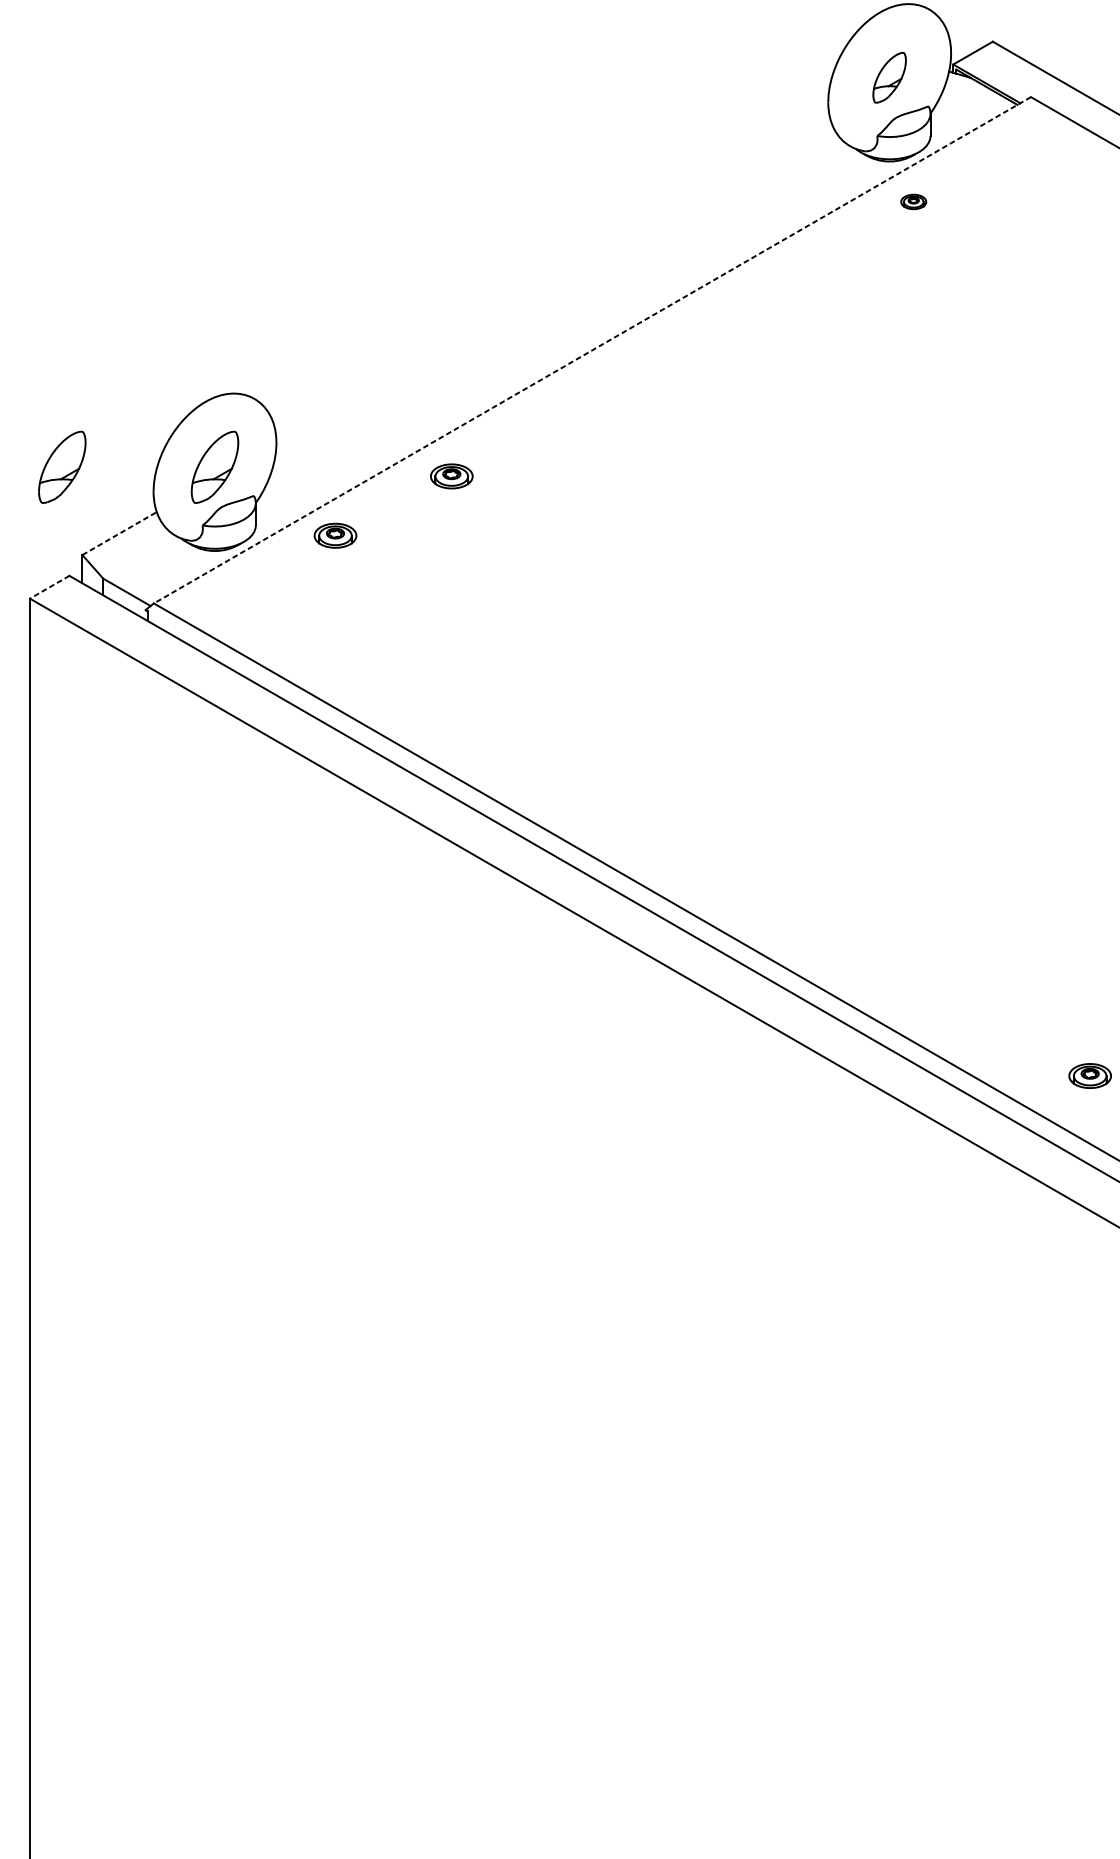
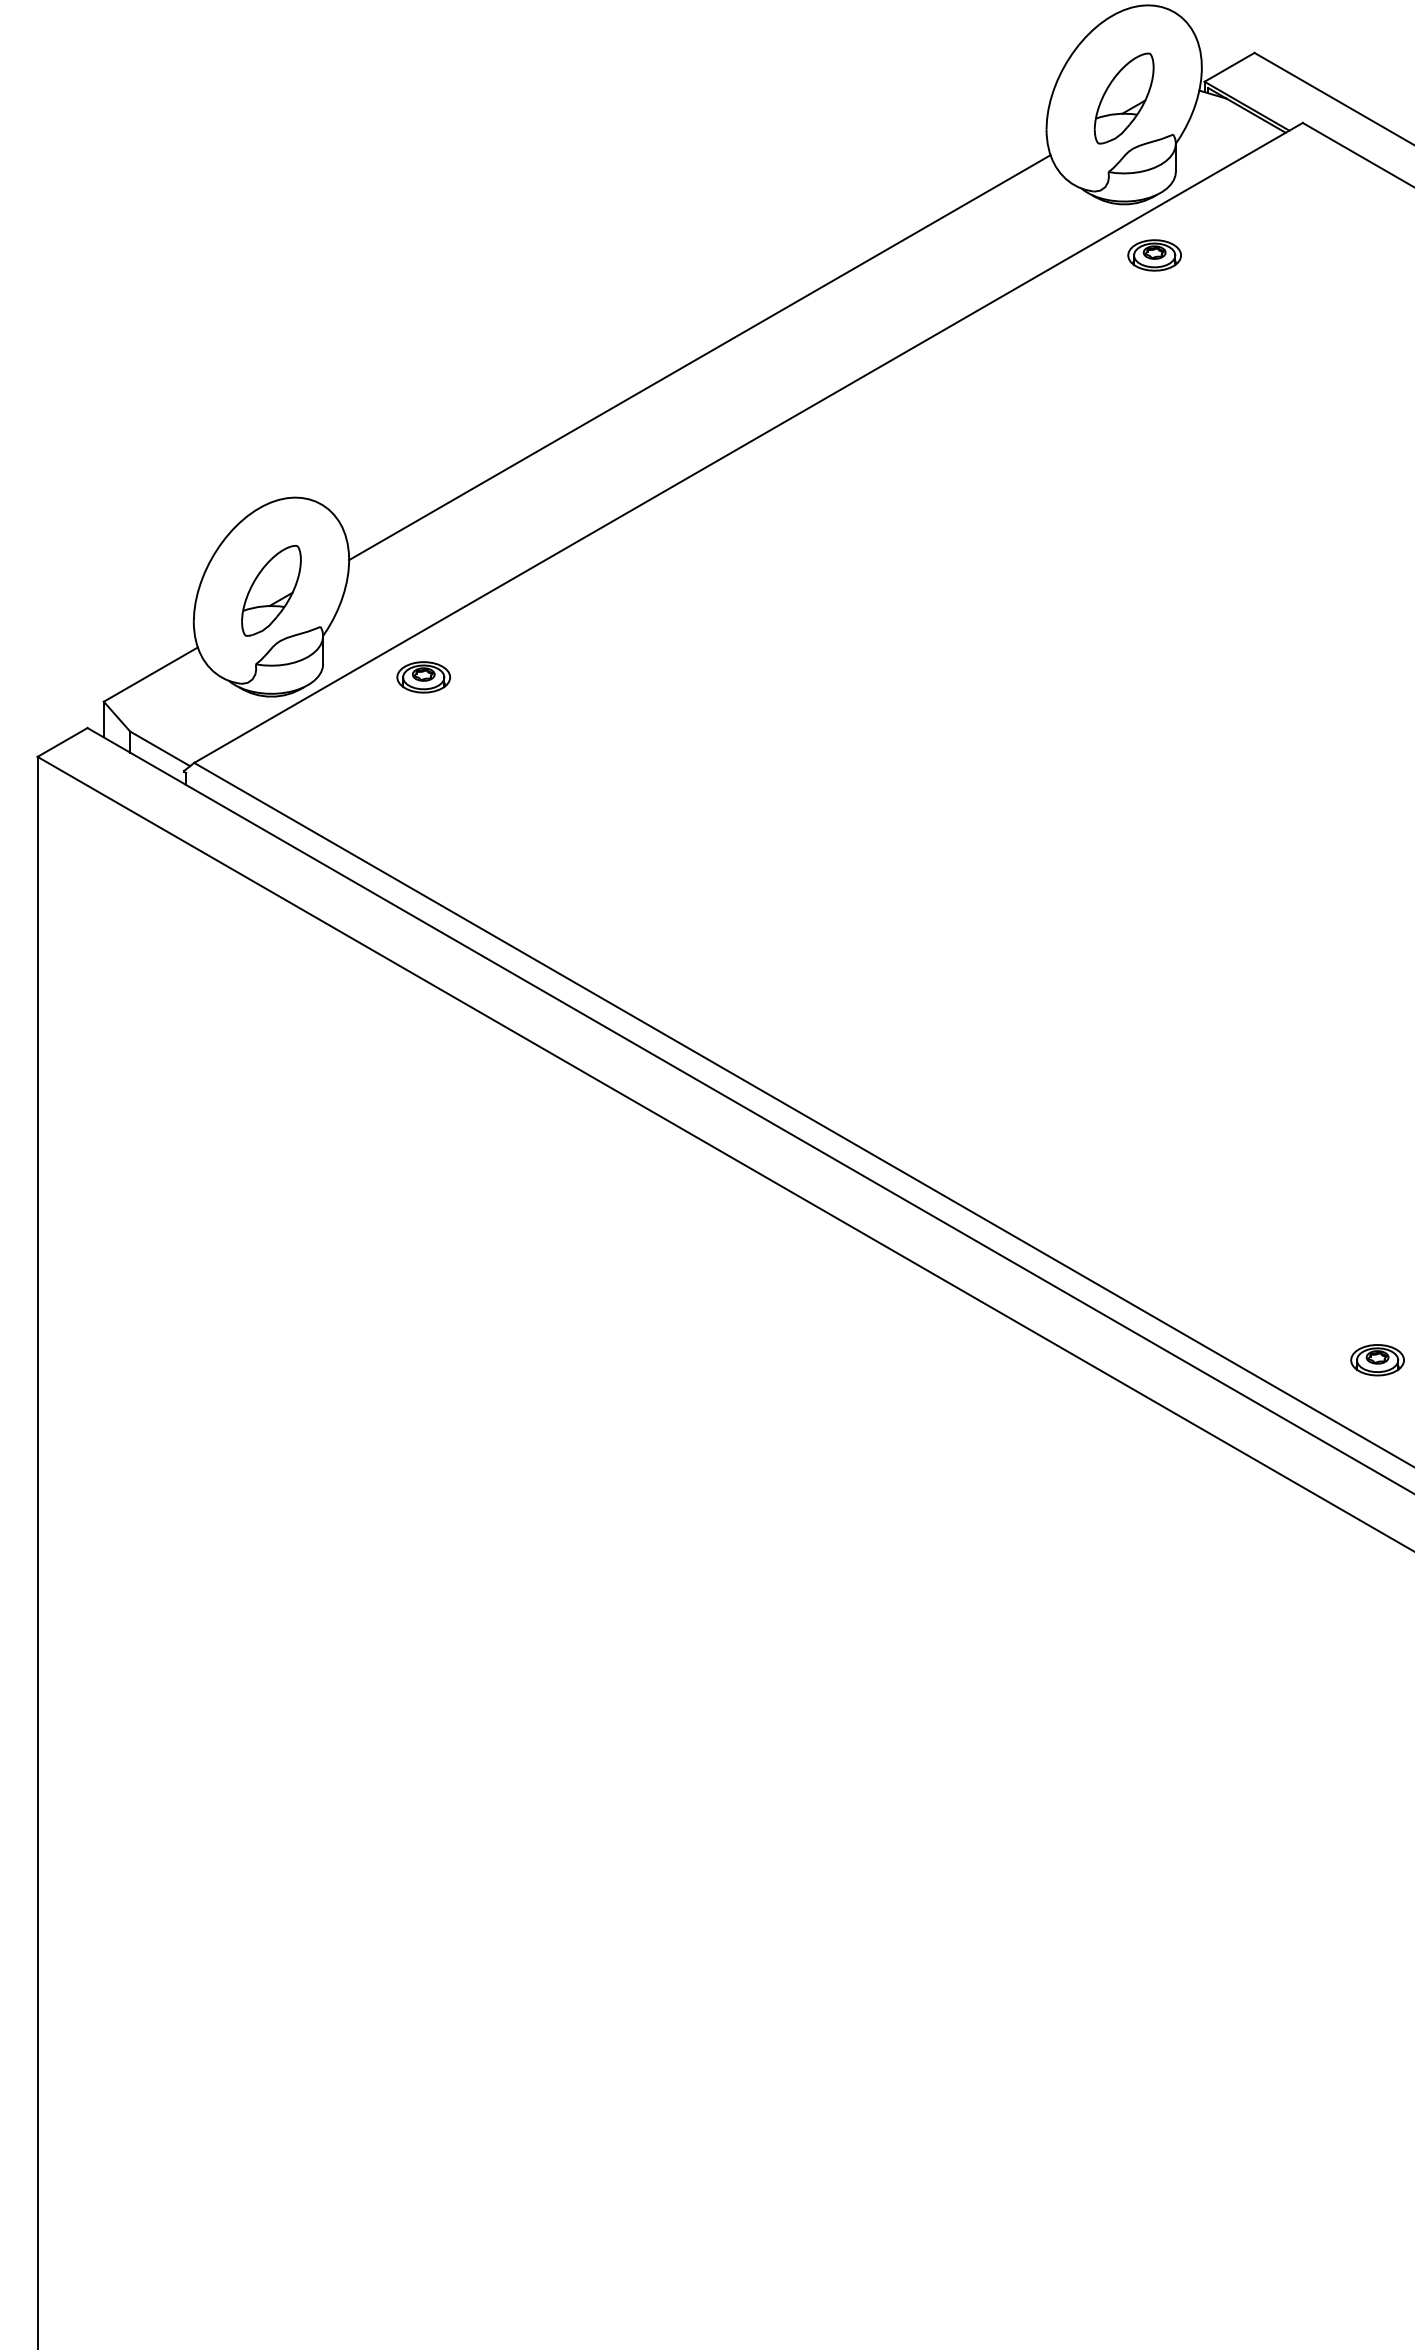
part: (889, 77) -> (1123, 98), size x1.43
part: (913, 201) -> (1154, 255), size x1.67
line: (553, 282) -> (699, 357), added
line: (592, 349) -> (748, 442), dashed -> solid
part: (62, 467) -> (78, 590), removed
part: (451, 476) -> (570, 602), removed
line: (120, 533) -> (151, 674), dashed -> solid
line: (49, 587) -> (62, 742), dashed -> solid

